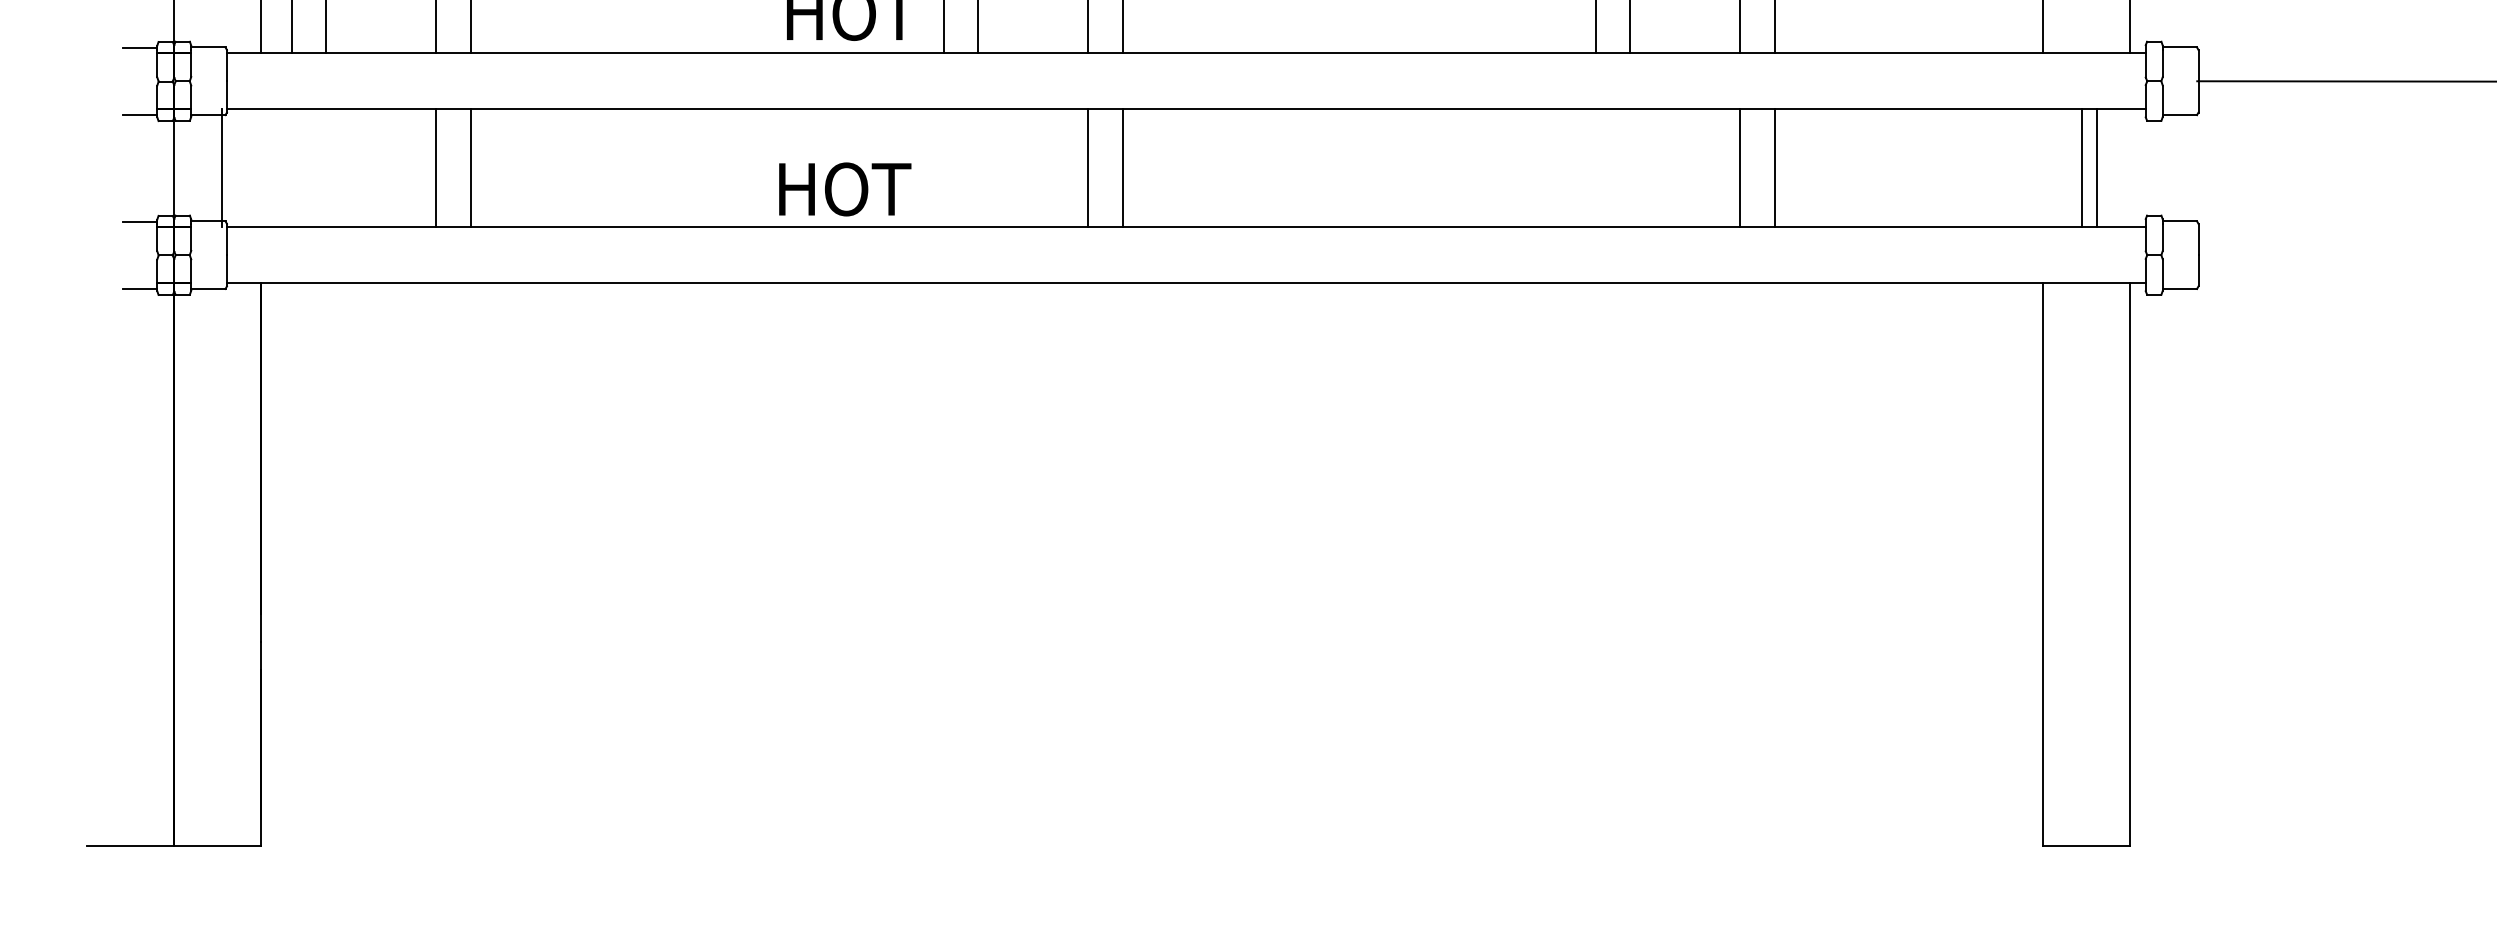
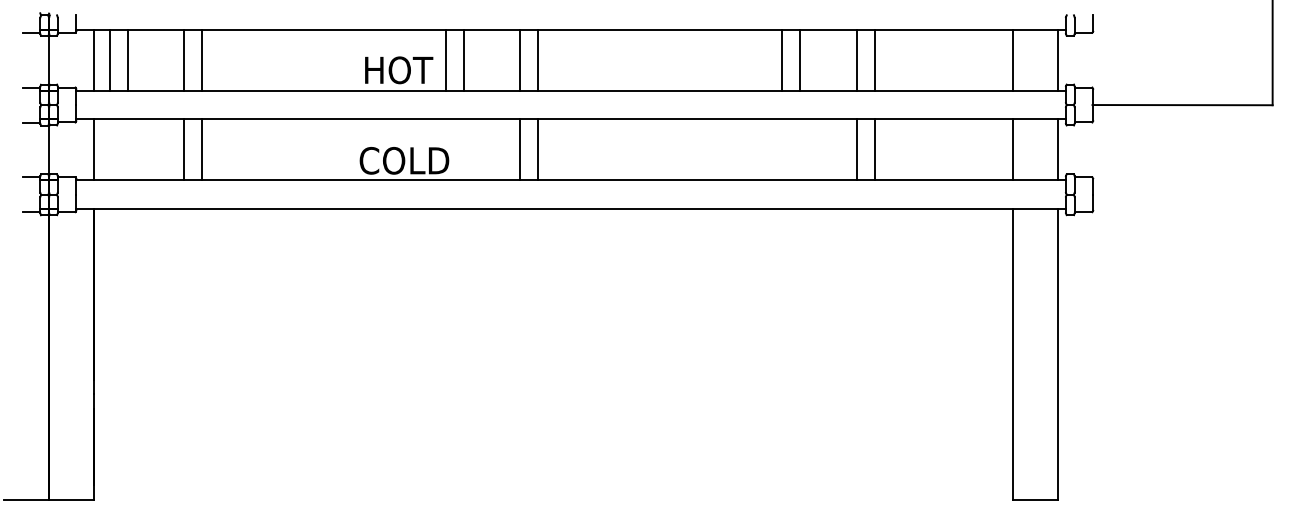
line: (221, 167) -> (93, 149), moved
line: (2082, 167) -> (1013, 149), moved
line: (2098, 167) -> (1058, 149), moved
text: (863, 188) -> (404, 160), HOT -> COLD

